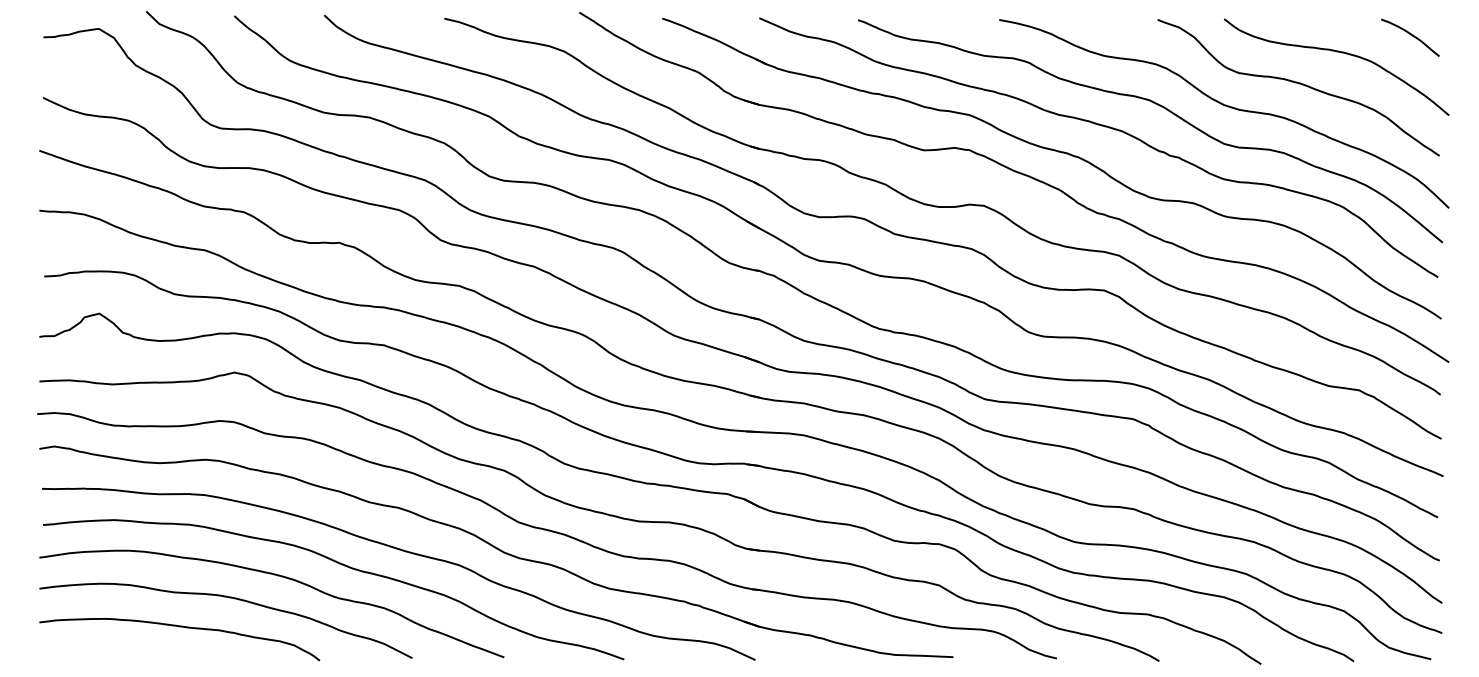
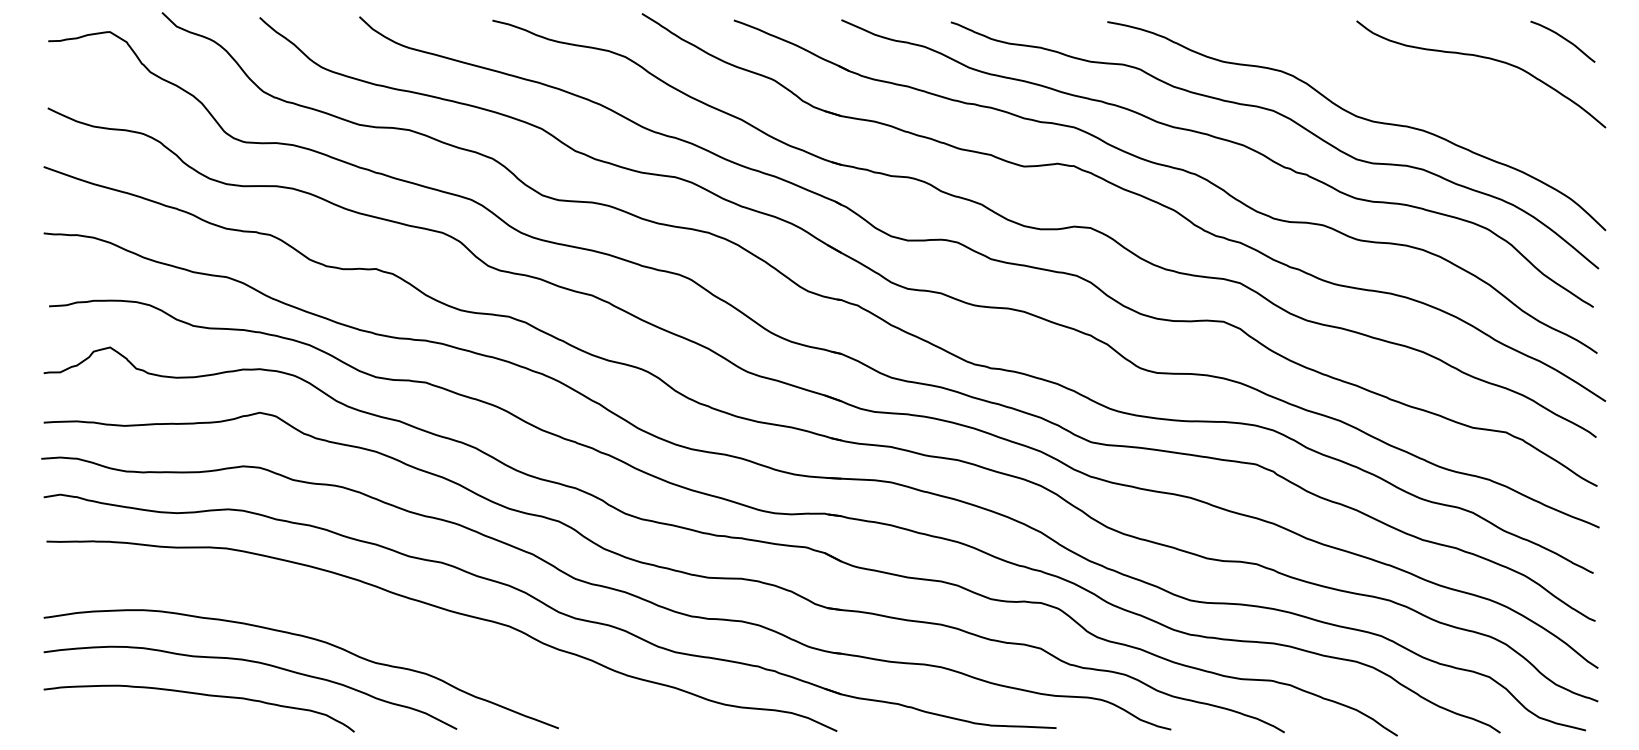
curve: (1299, 84) -> (1440, 93), removed
curve: (341, 565) -> (378, 626), removed

